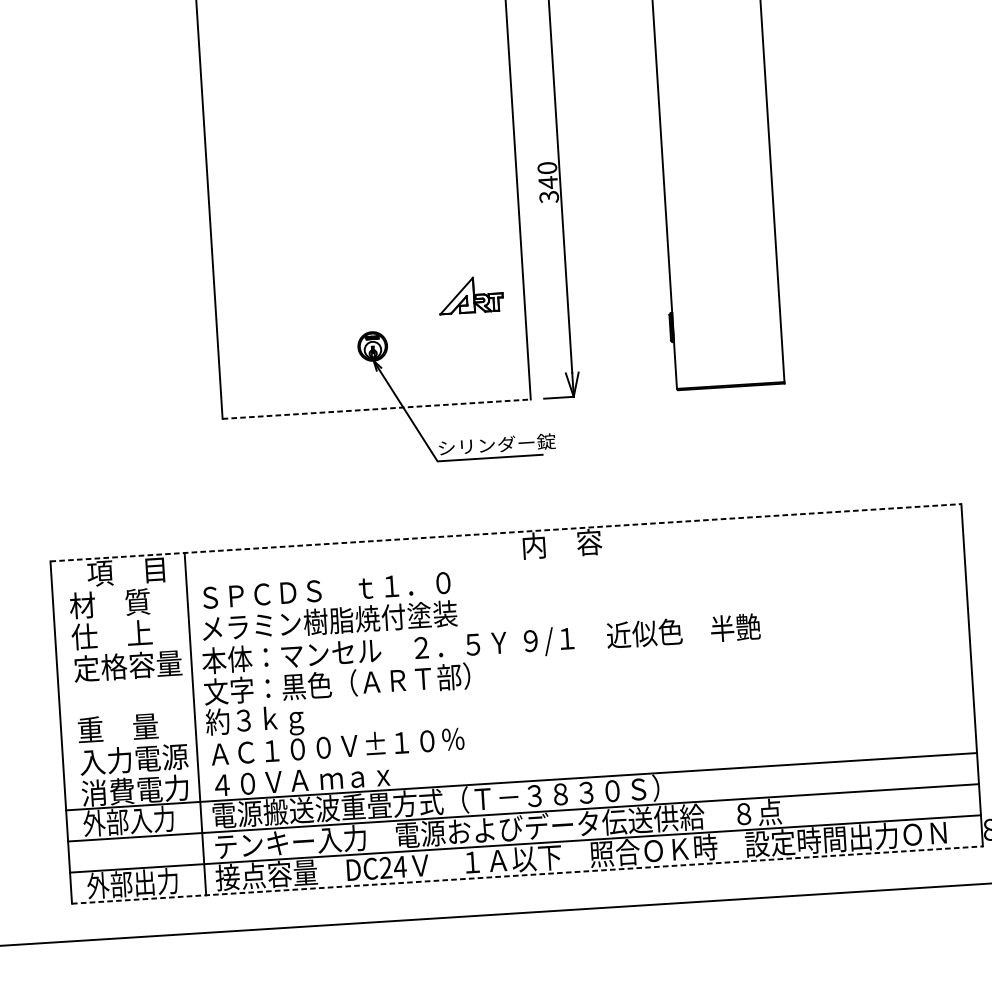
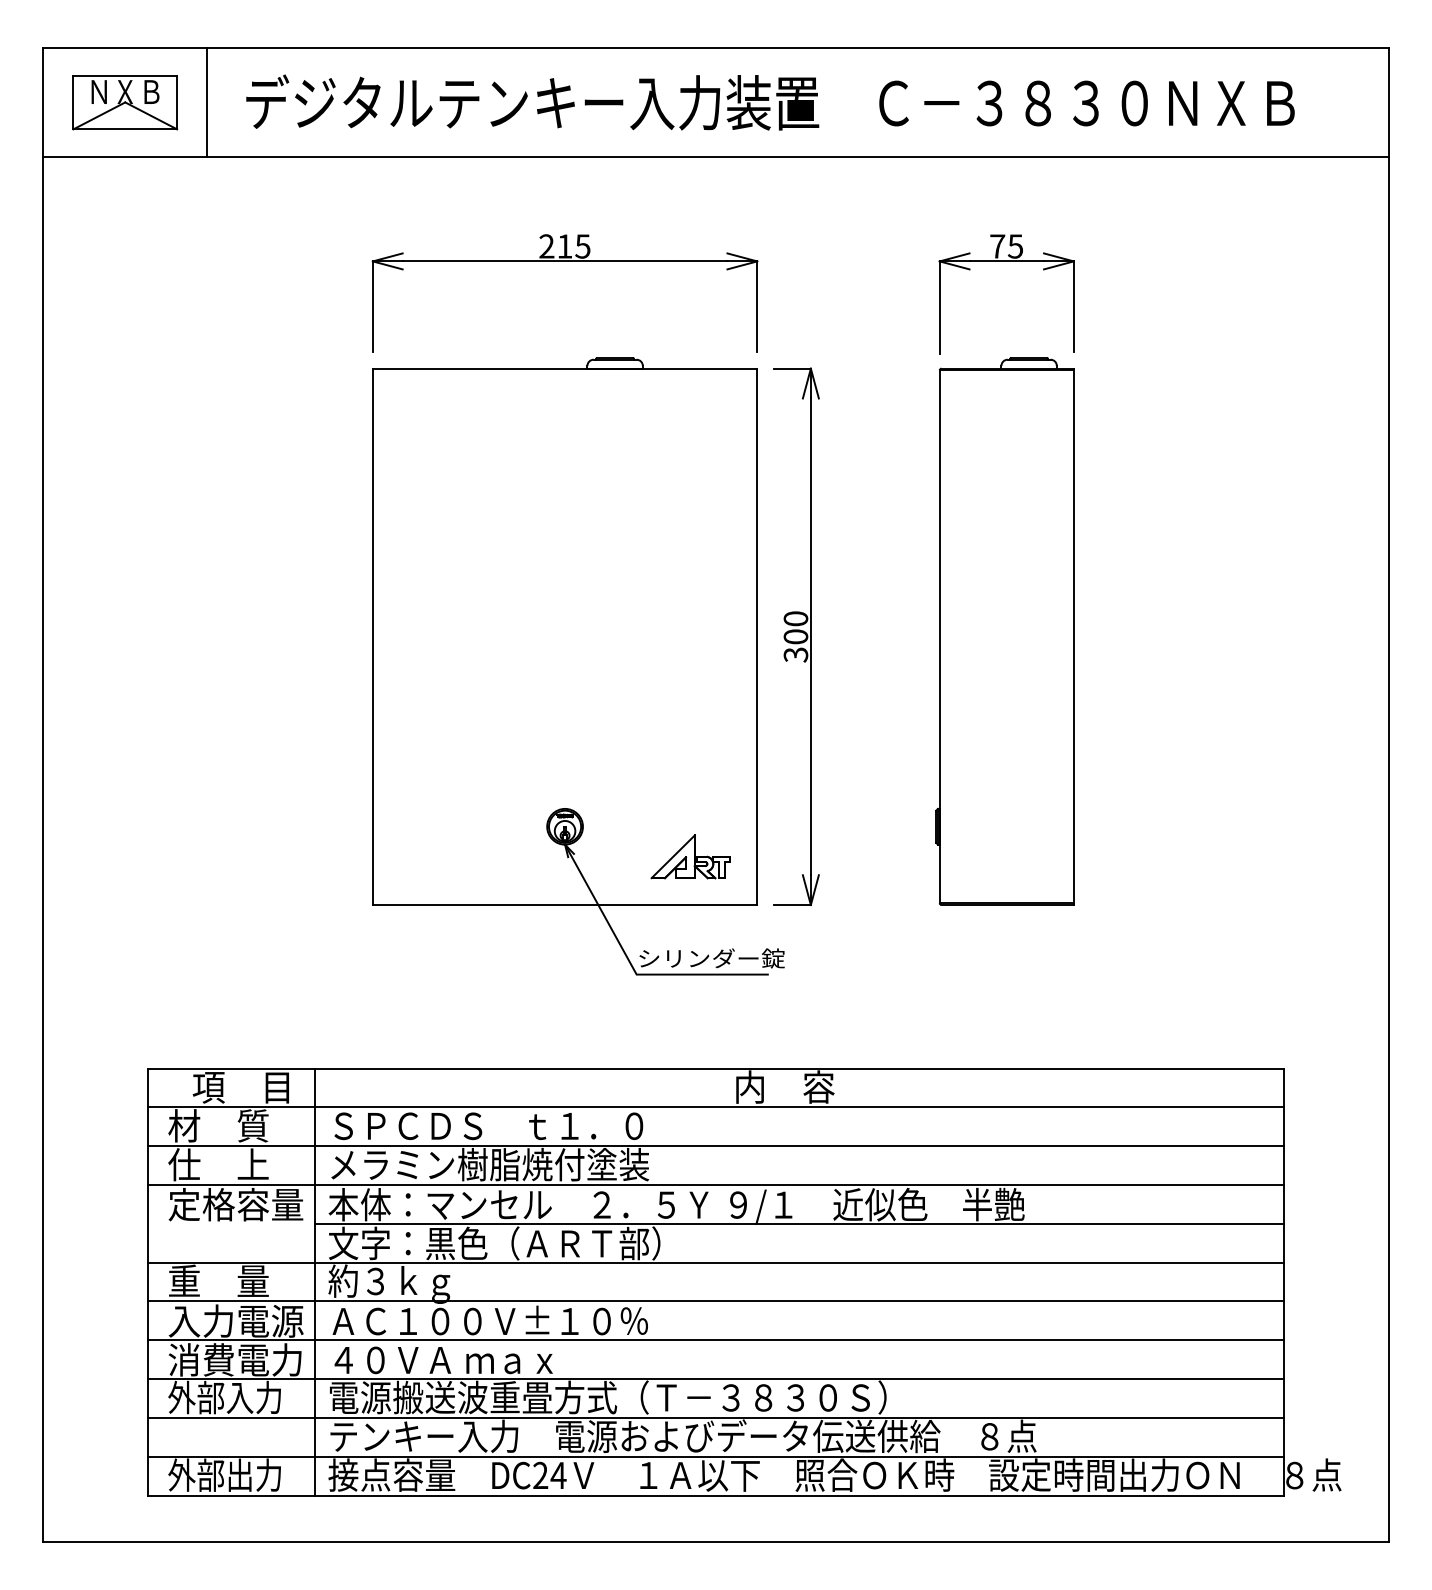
text: (547, 182) -> (795, 636), 340 -> 300
part: (470, 295) -> (690, 856), moved
line: (377, 409) -> (565, 905), dashed -> solid
line: (506, 532) -> (716, 1068), dashed -> solid
line: (507, 563) -> (715, 1107), added
line: (509, 595) -> (715, 1146), added
line: (511, 626) -> (715, 1185), added
line: (580, 652) -> (799, 1223), added
line: (515, 688) -> (715, 1262), added
line: (517, 719) -> (715, 1301), added
line: (519, 750) -> (715, 1340), added
line: (527, 874) -> (716, 1495), dashed -> solid

